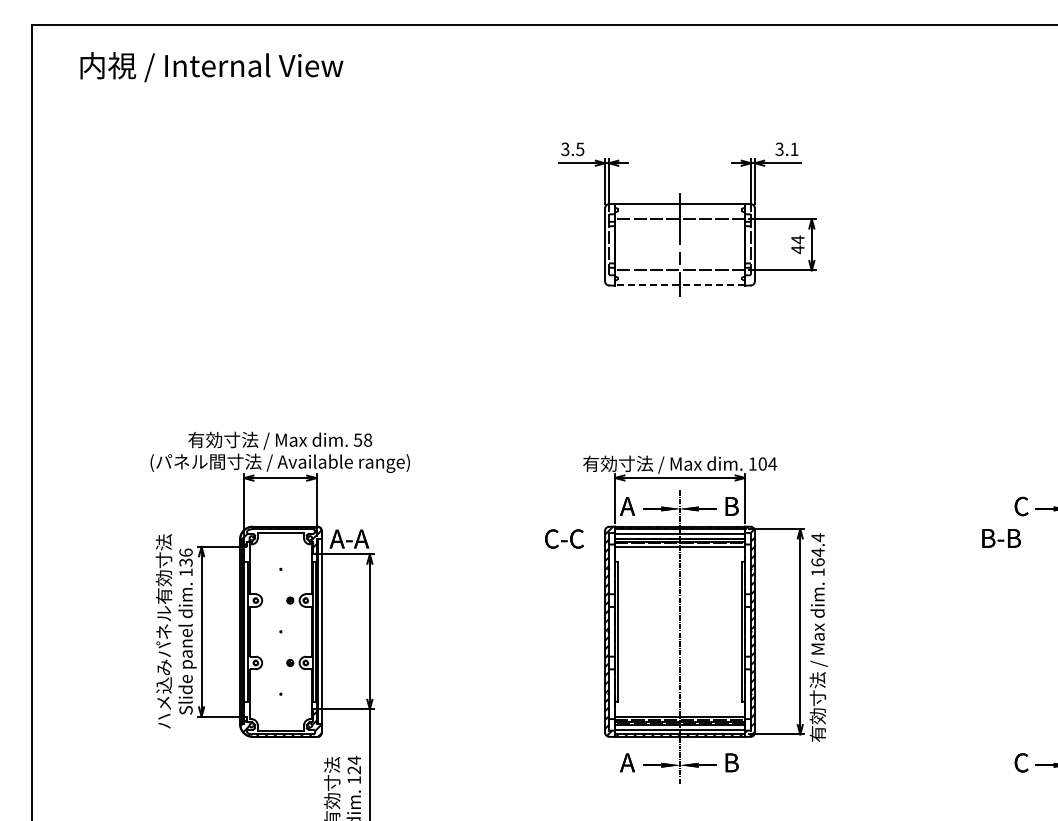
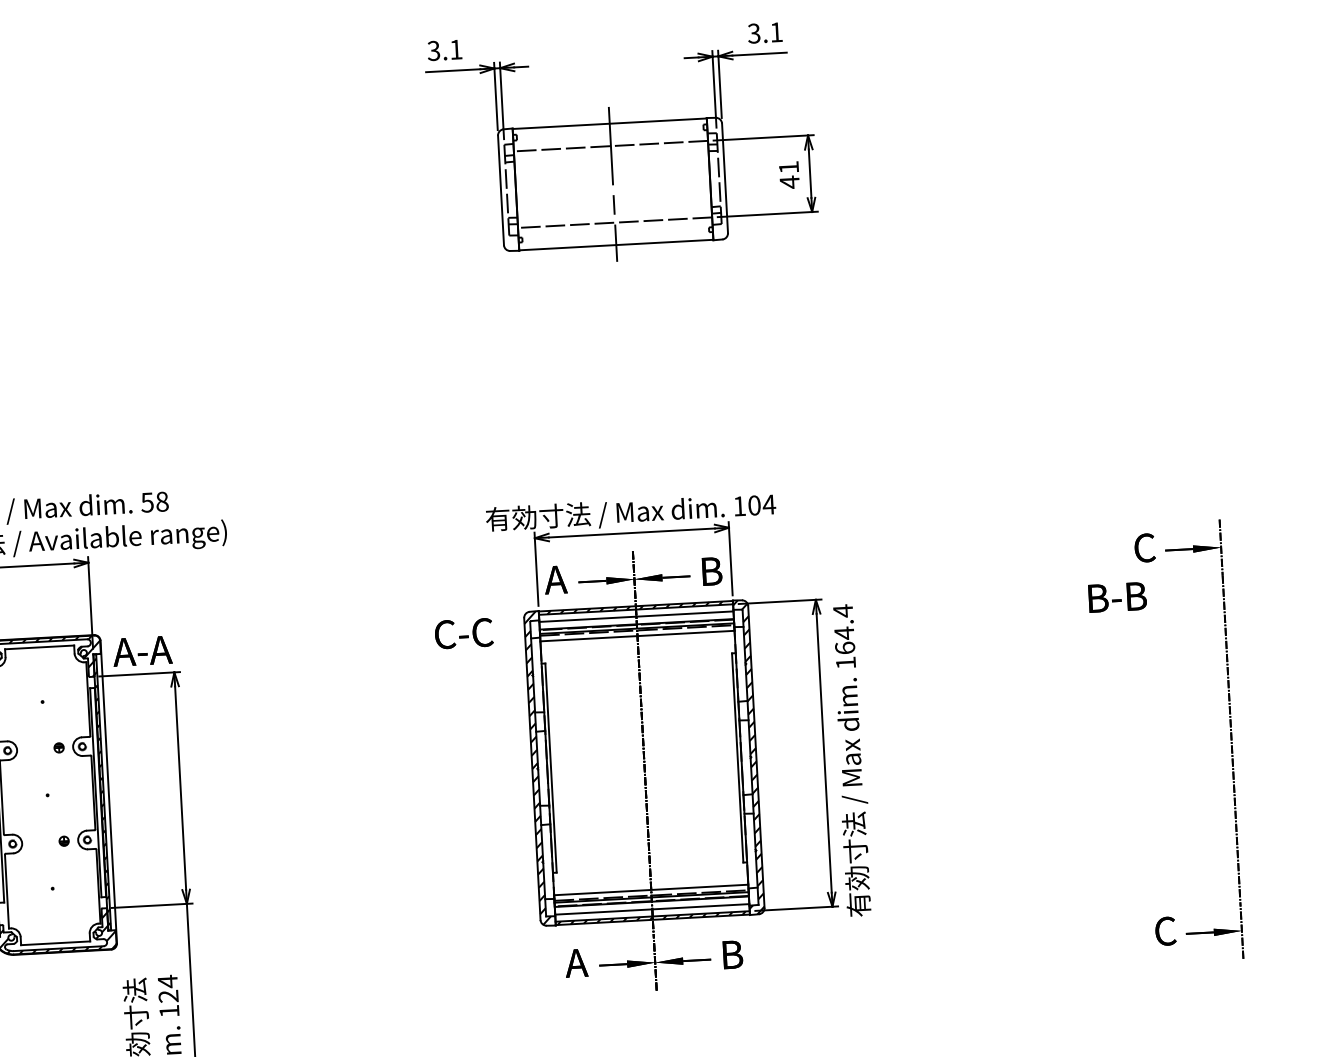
text: (580, 149) -> (456, 49), 3.5 -> 3.1
text: (797, 239) -> (788, 166), 44 -> 41
line: (680, 285) -> (617, 245), dashed -> solid

